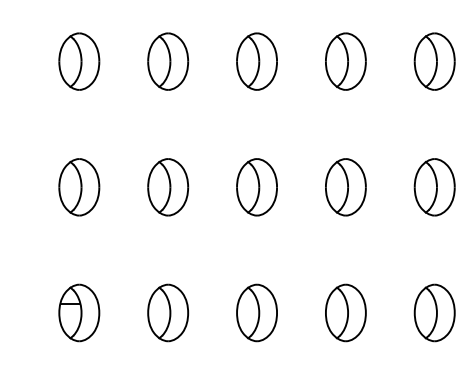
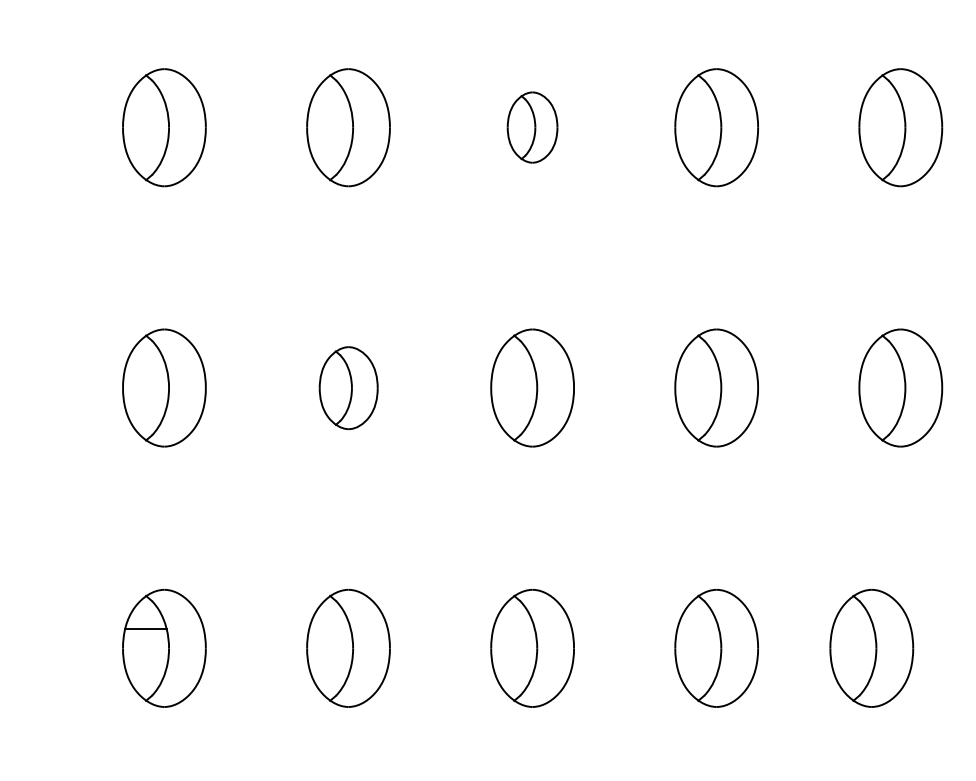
part: (256, 61) -> (531, 127), size x0.6
part: (168, 187) -> (349, 388), size x0.7
part: (434, 312) -> (871, 647), moved

